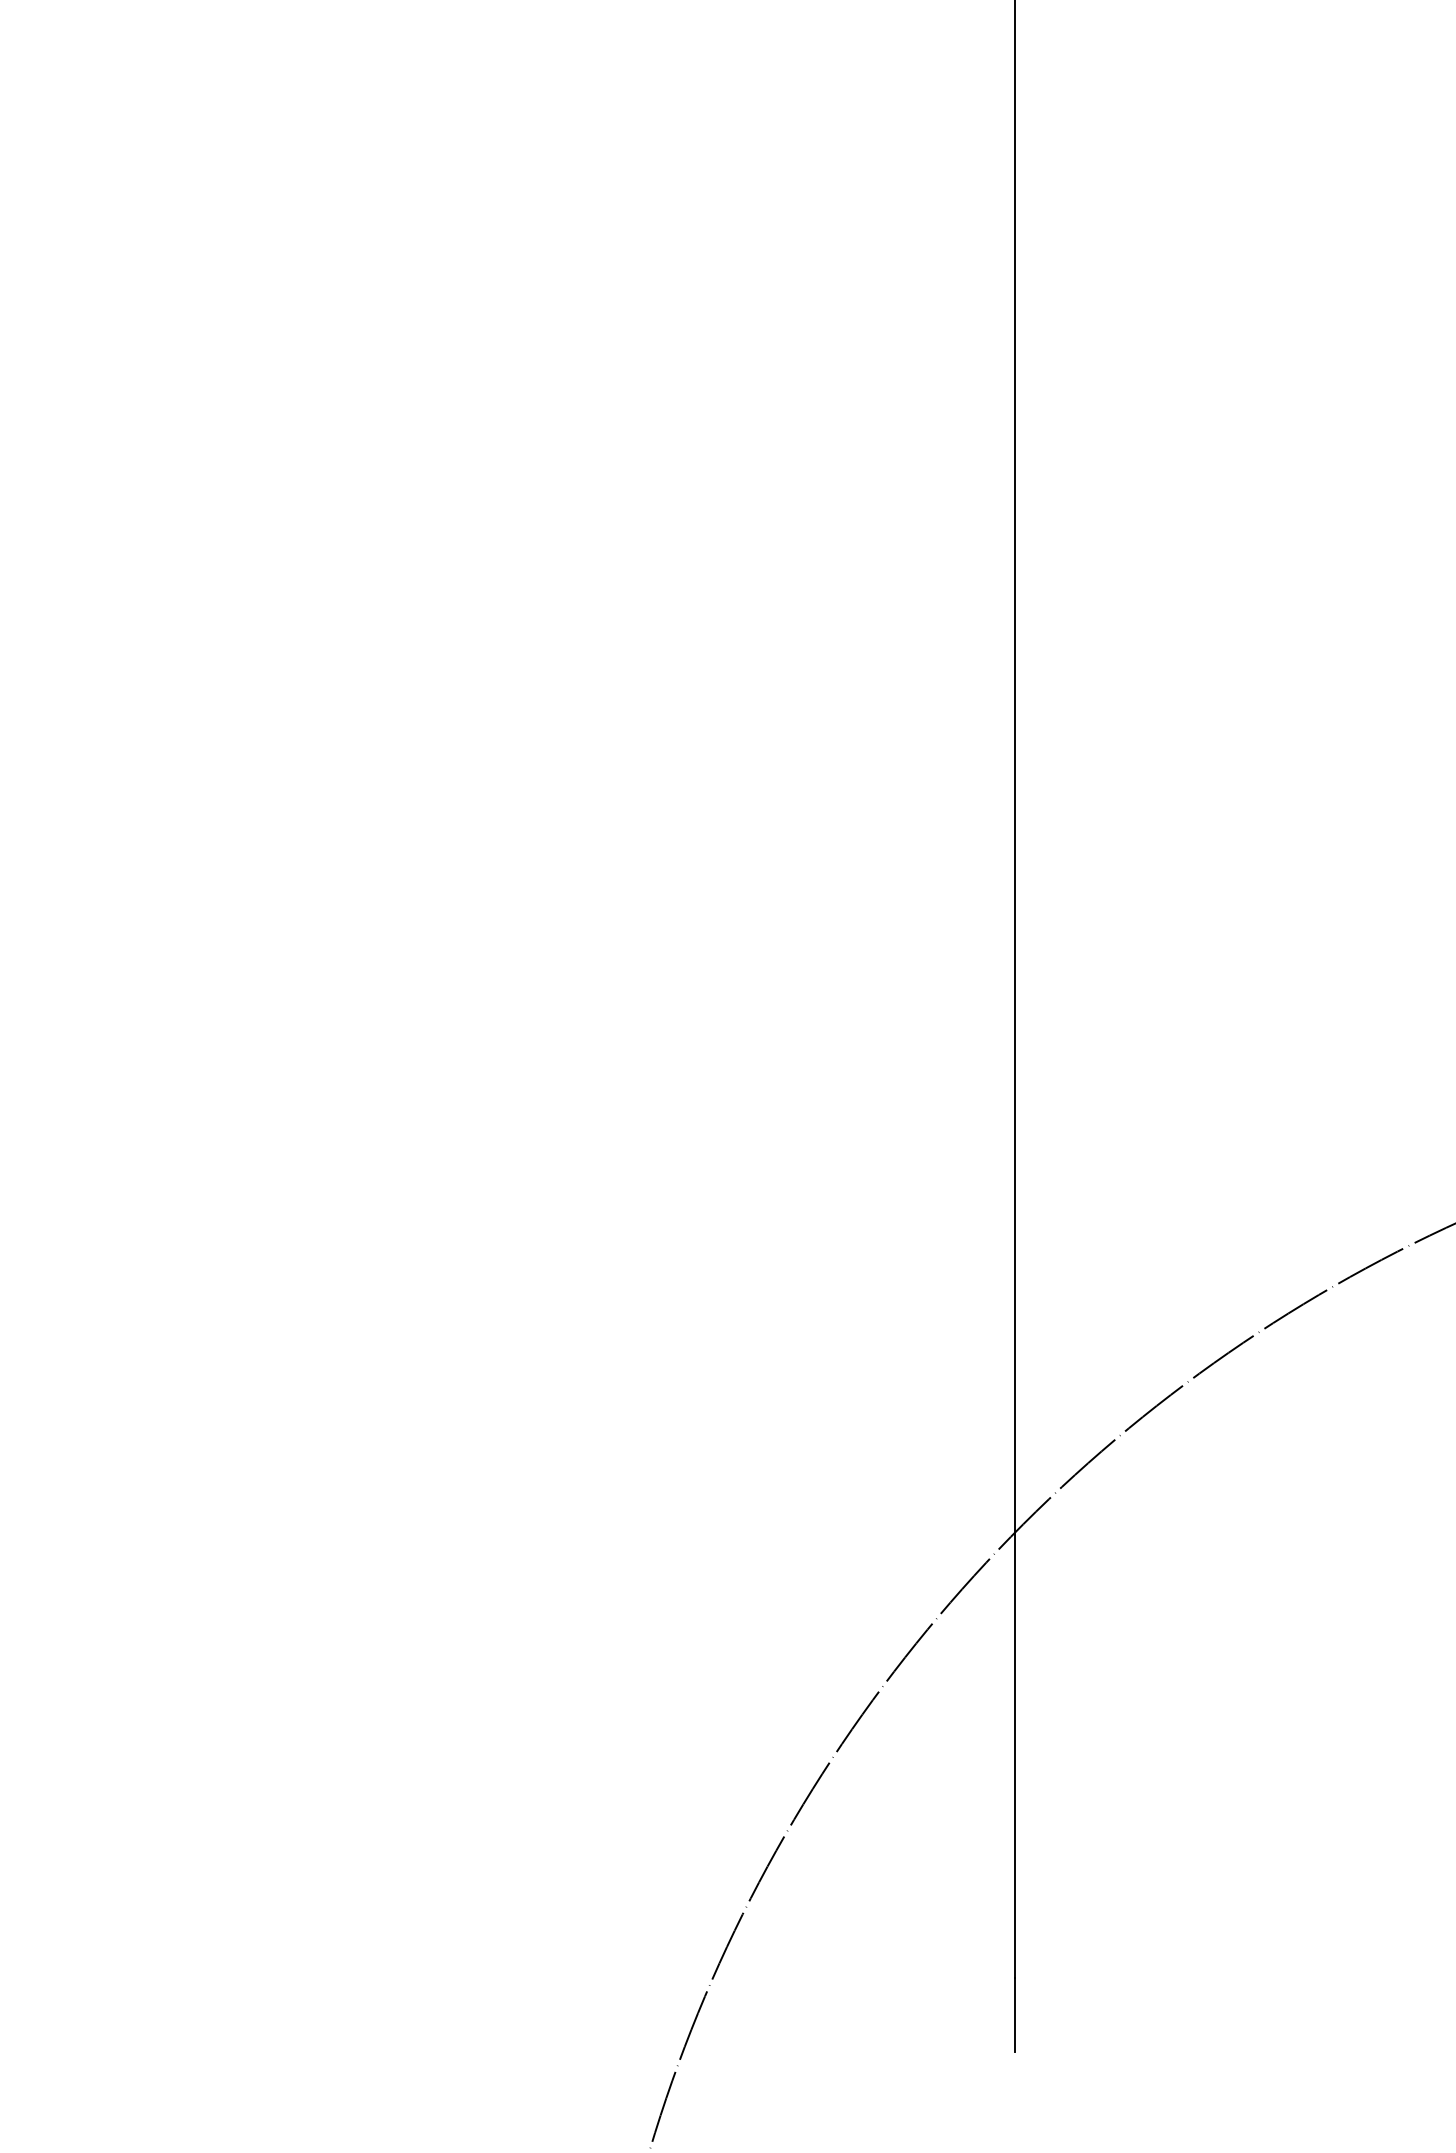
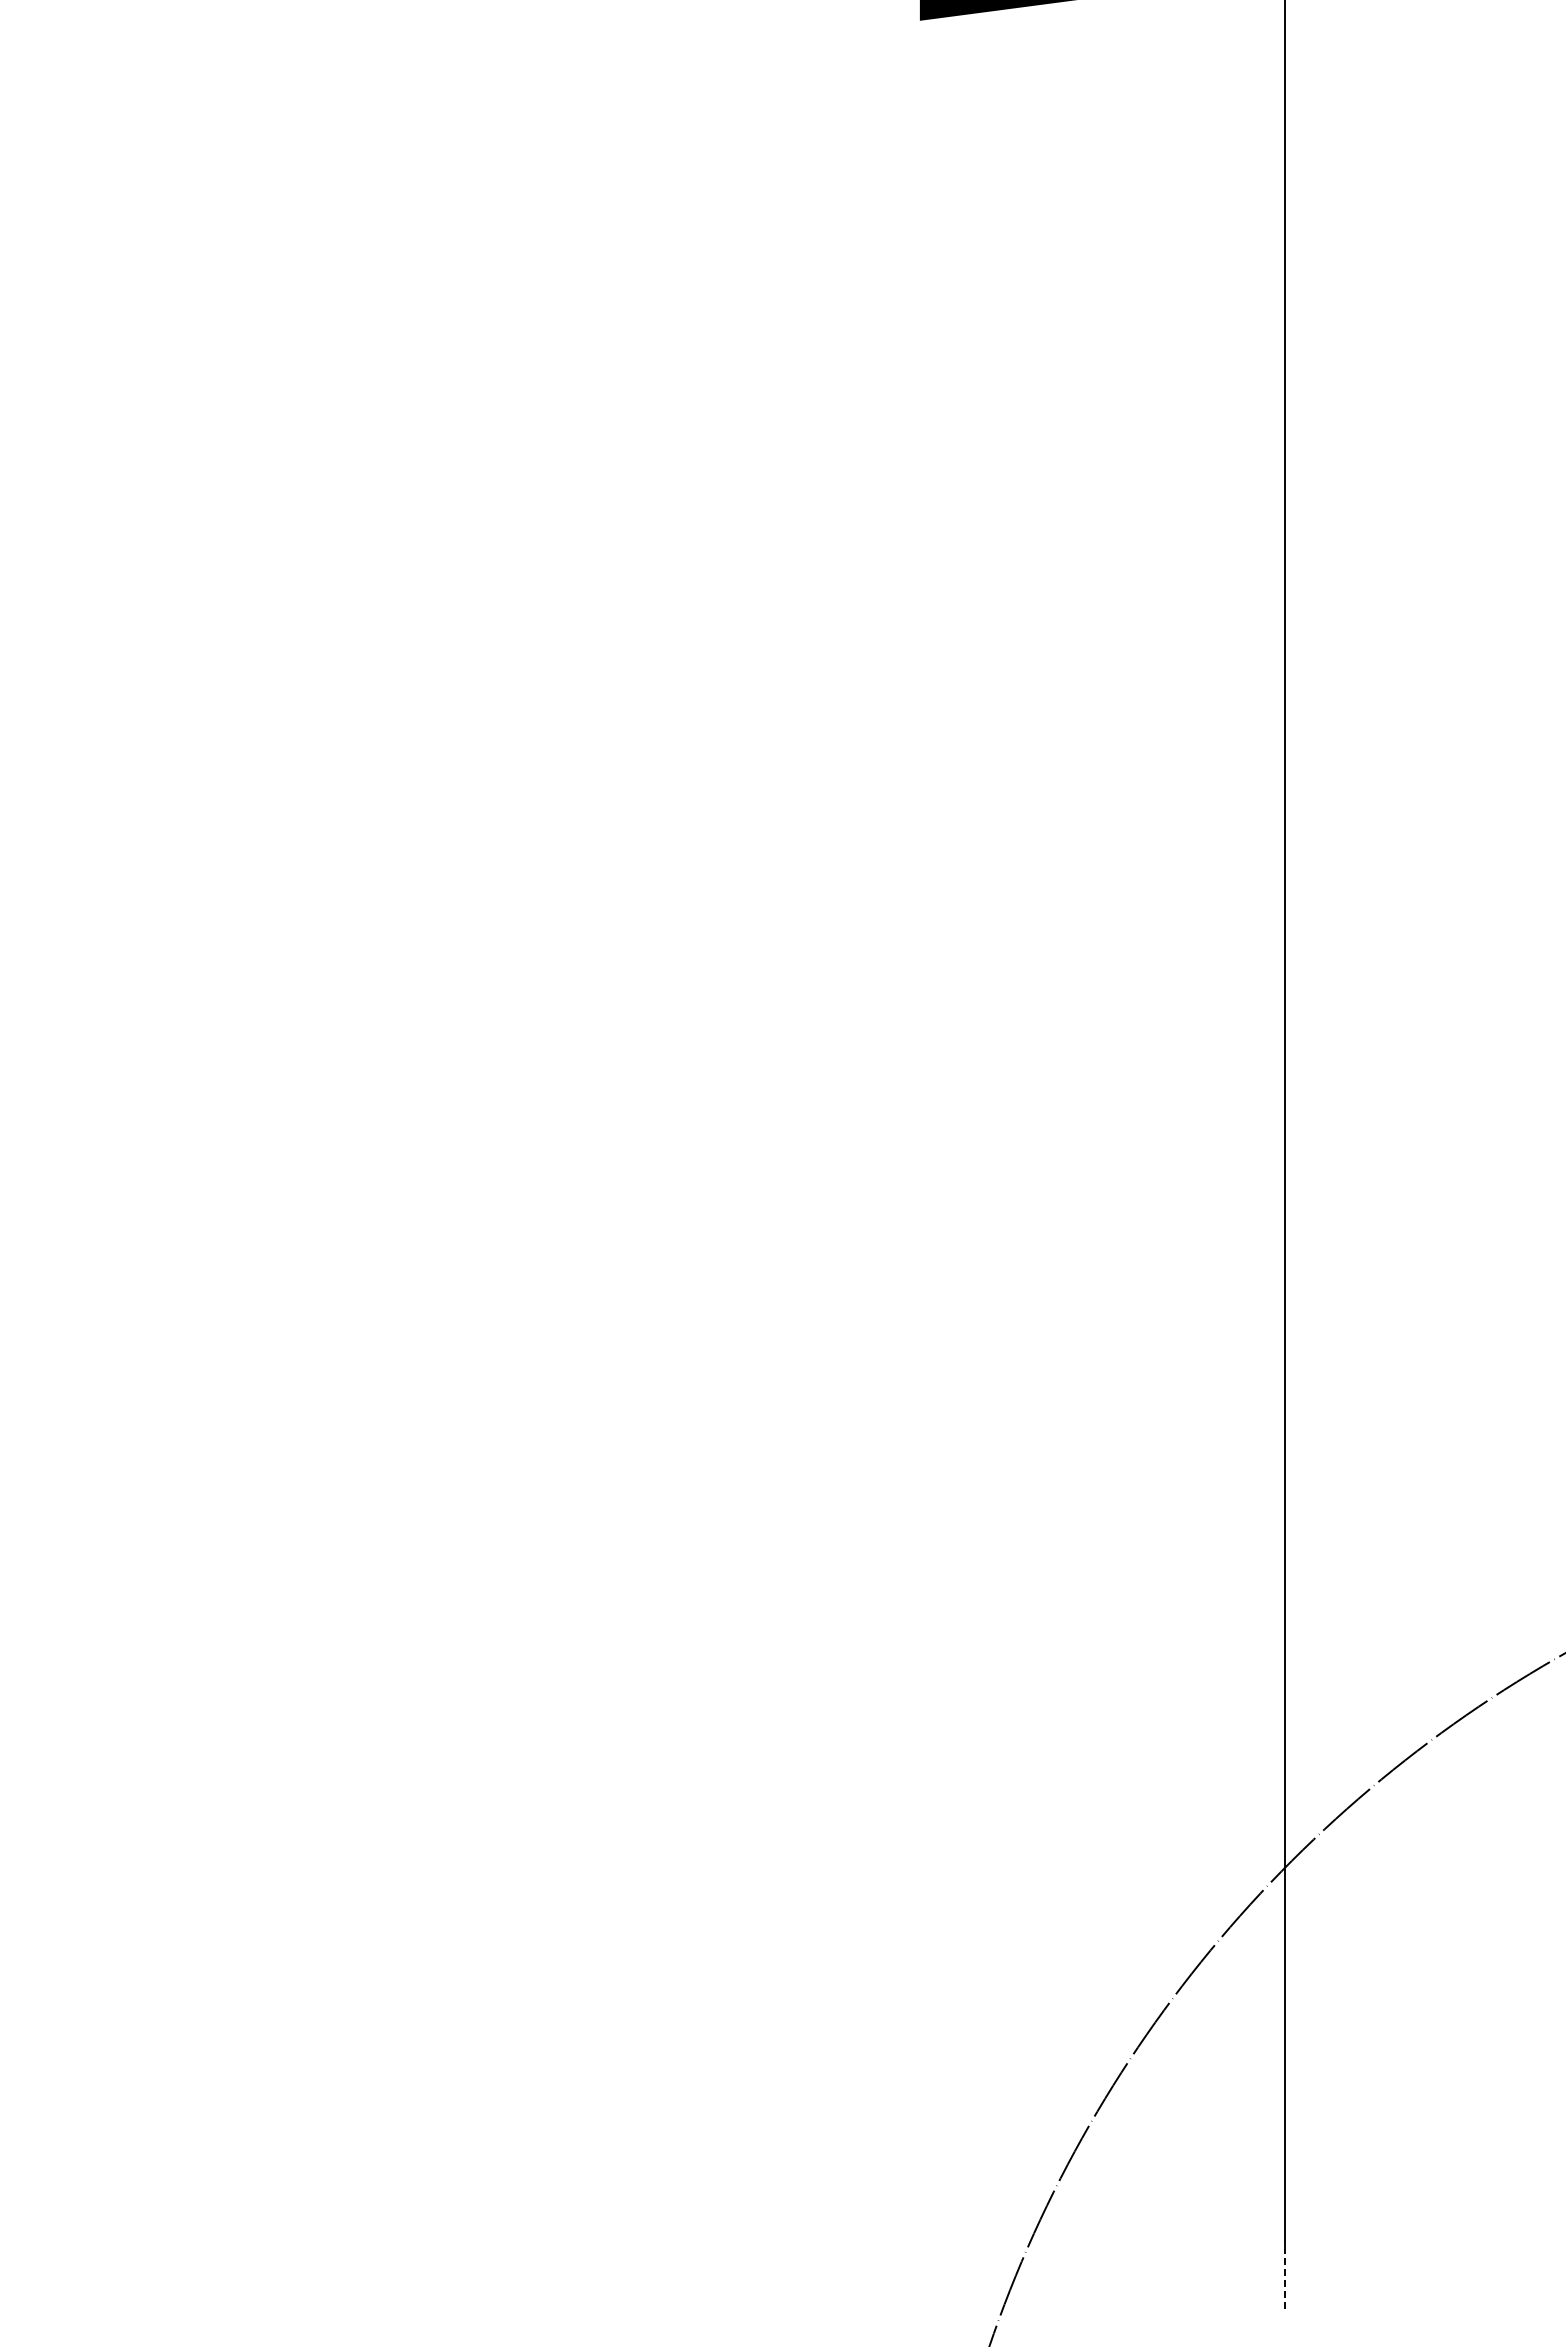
line: (1014, 2015) -> (1284, 2277), solid -> dashed

